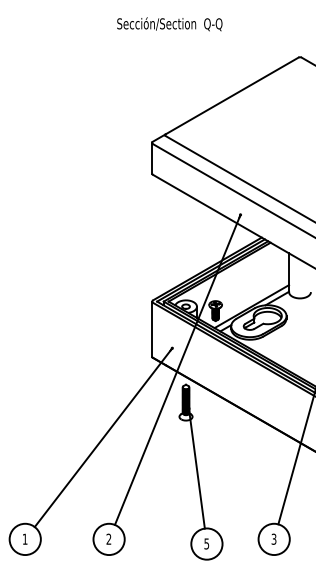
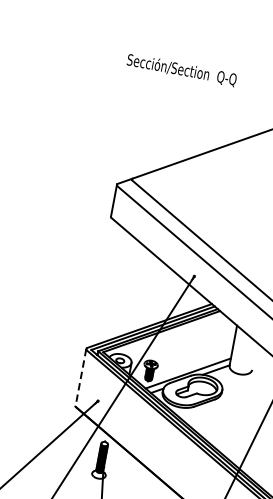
text: (169, 24) -> (181, 70), moved
line: (152, 329) -> (81, 377), solid -> dashed

